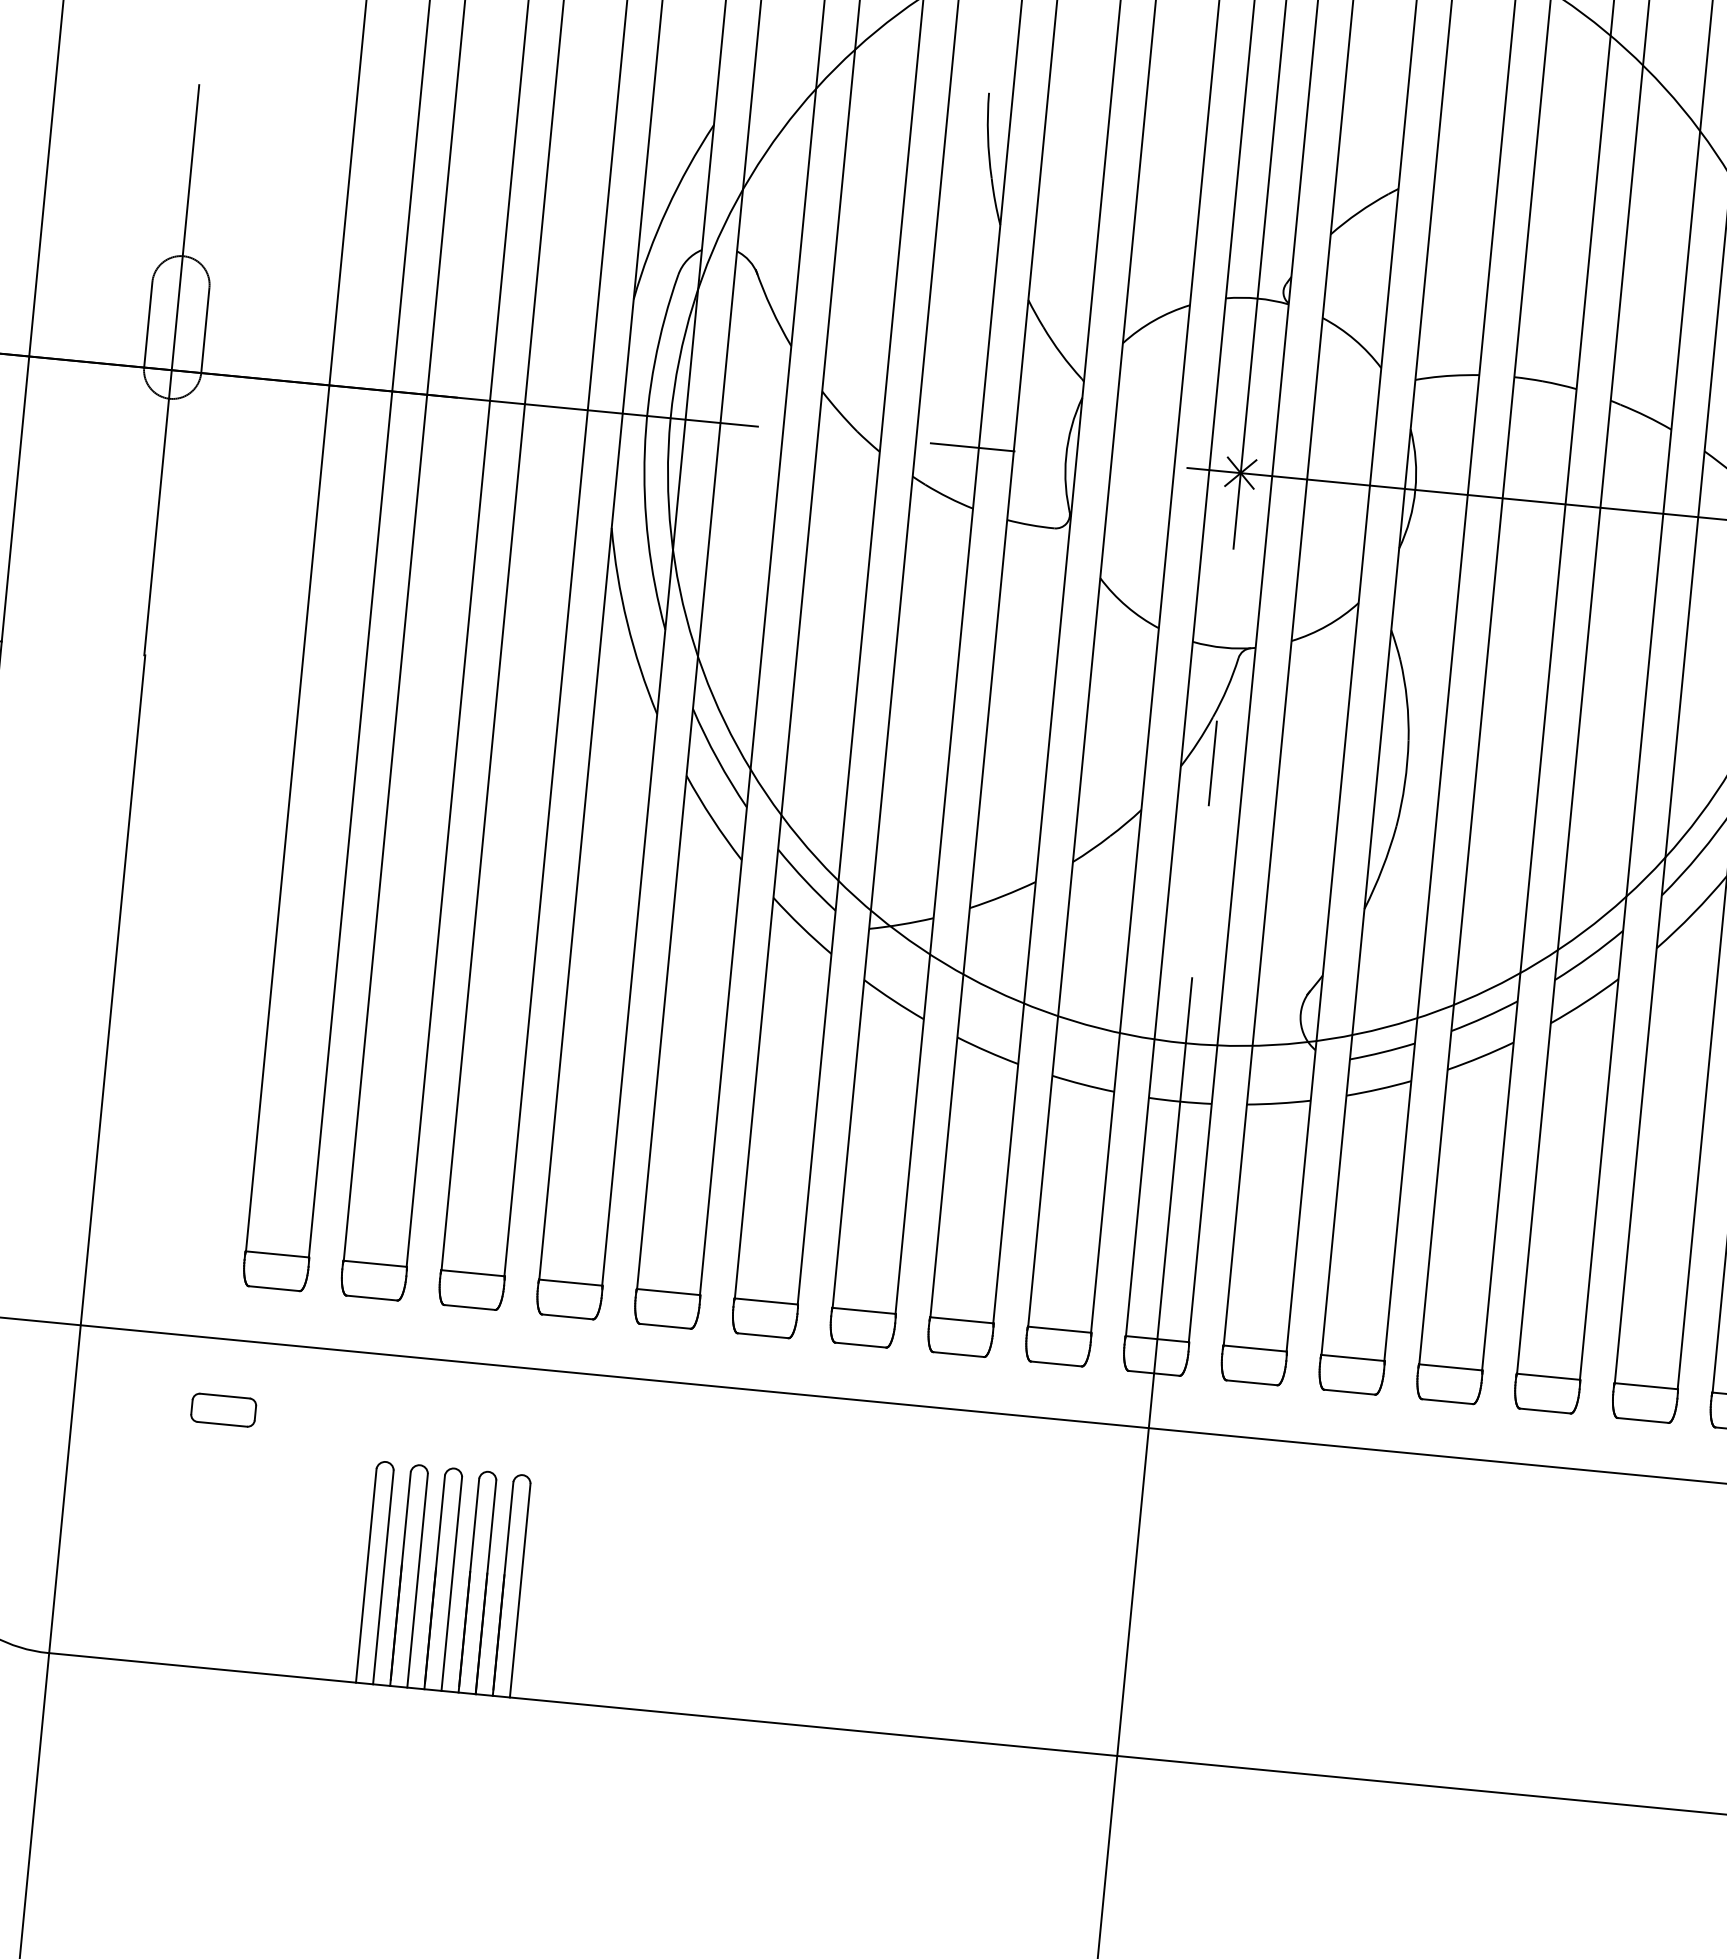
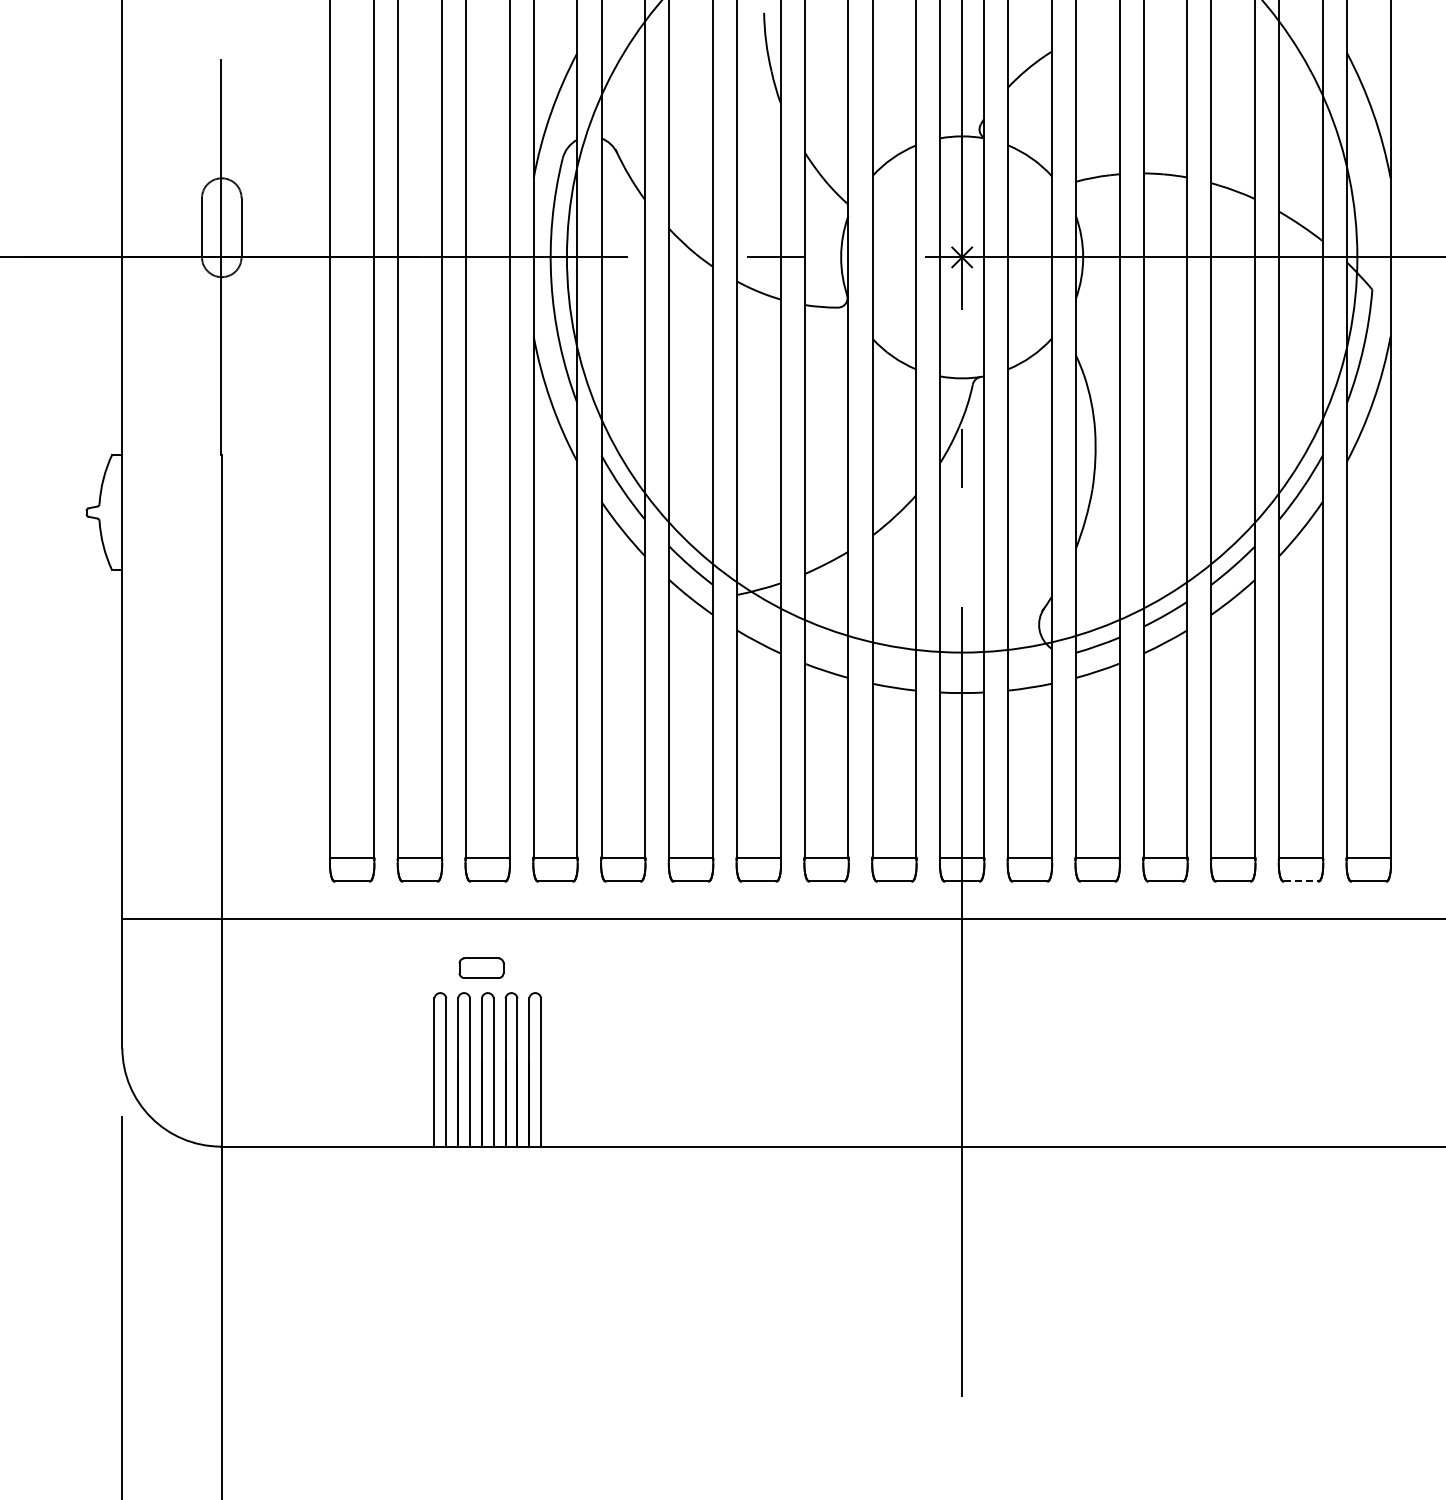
part: (223, 1409) -> (481, 967), moved
line: (1643, 1420) -> (1301, 881), solid -> dashed

